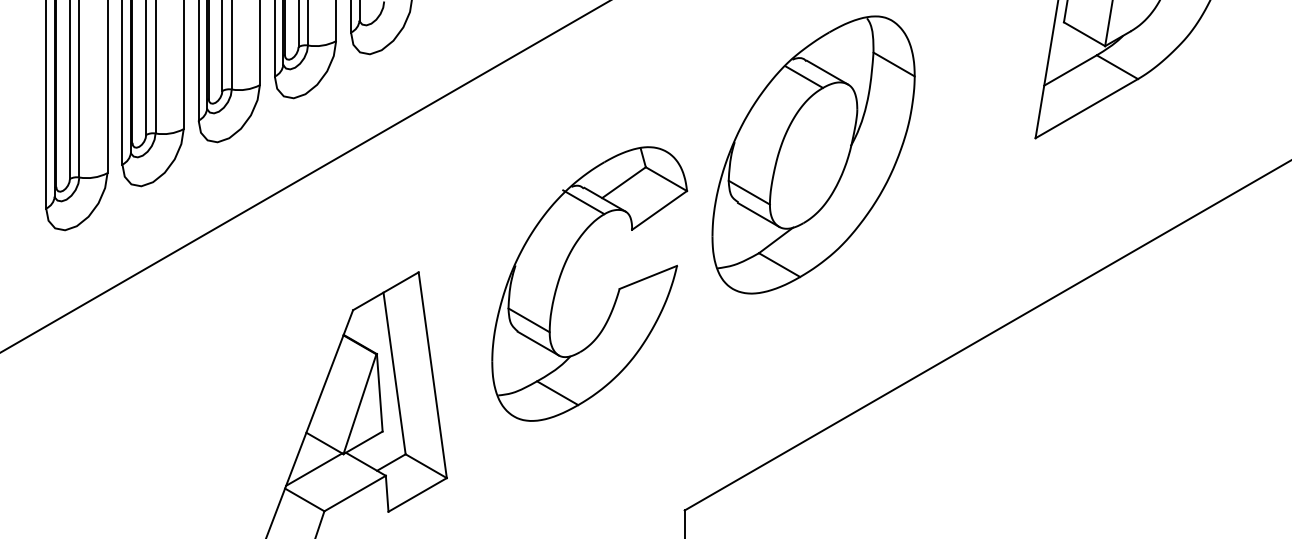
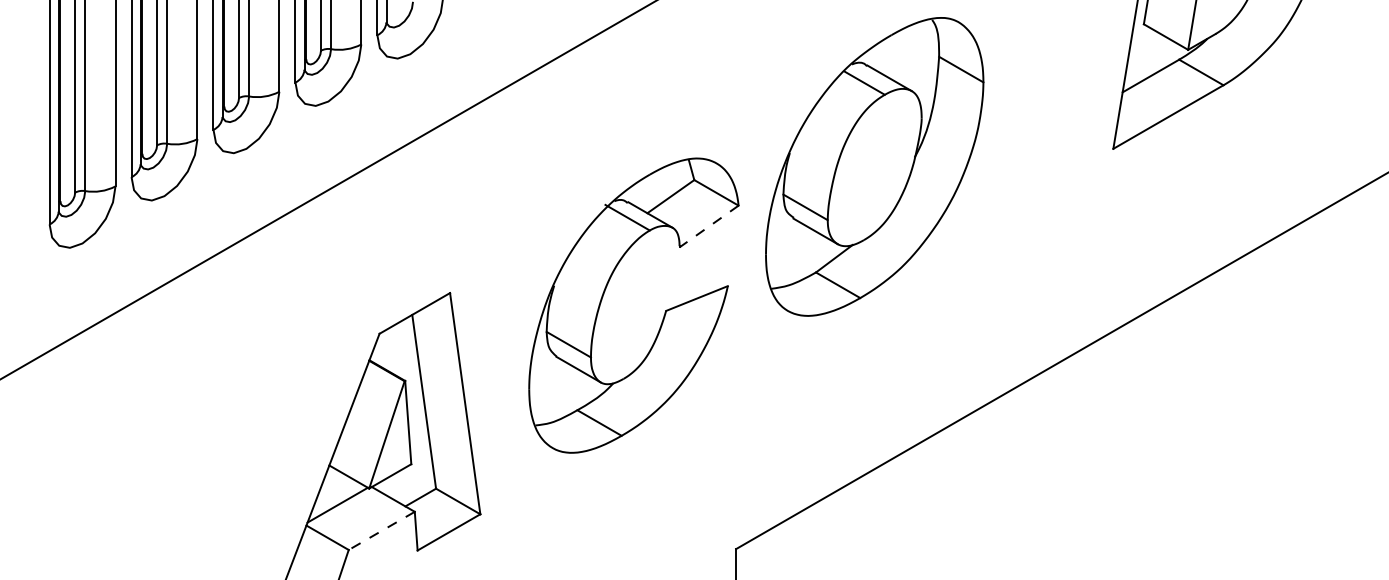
line: (659, 210) -> (709, 226), solid -> dashed
line: (354, 493) -> (381, 530), solid -> dashed

